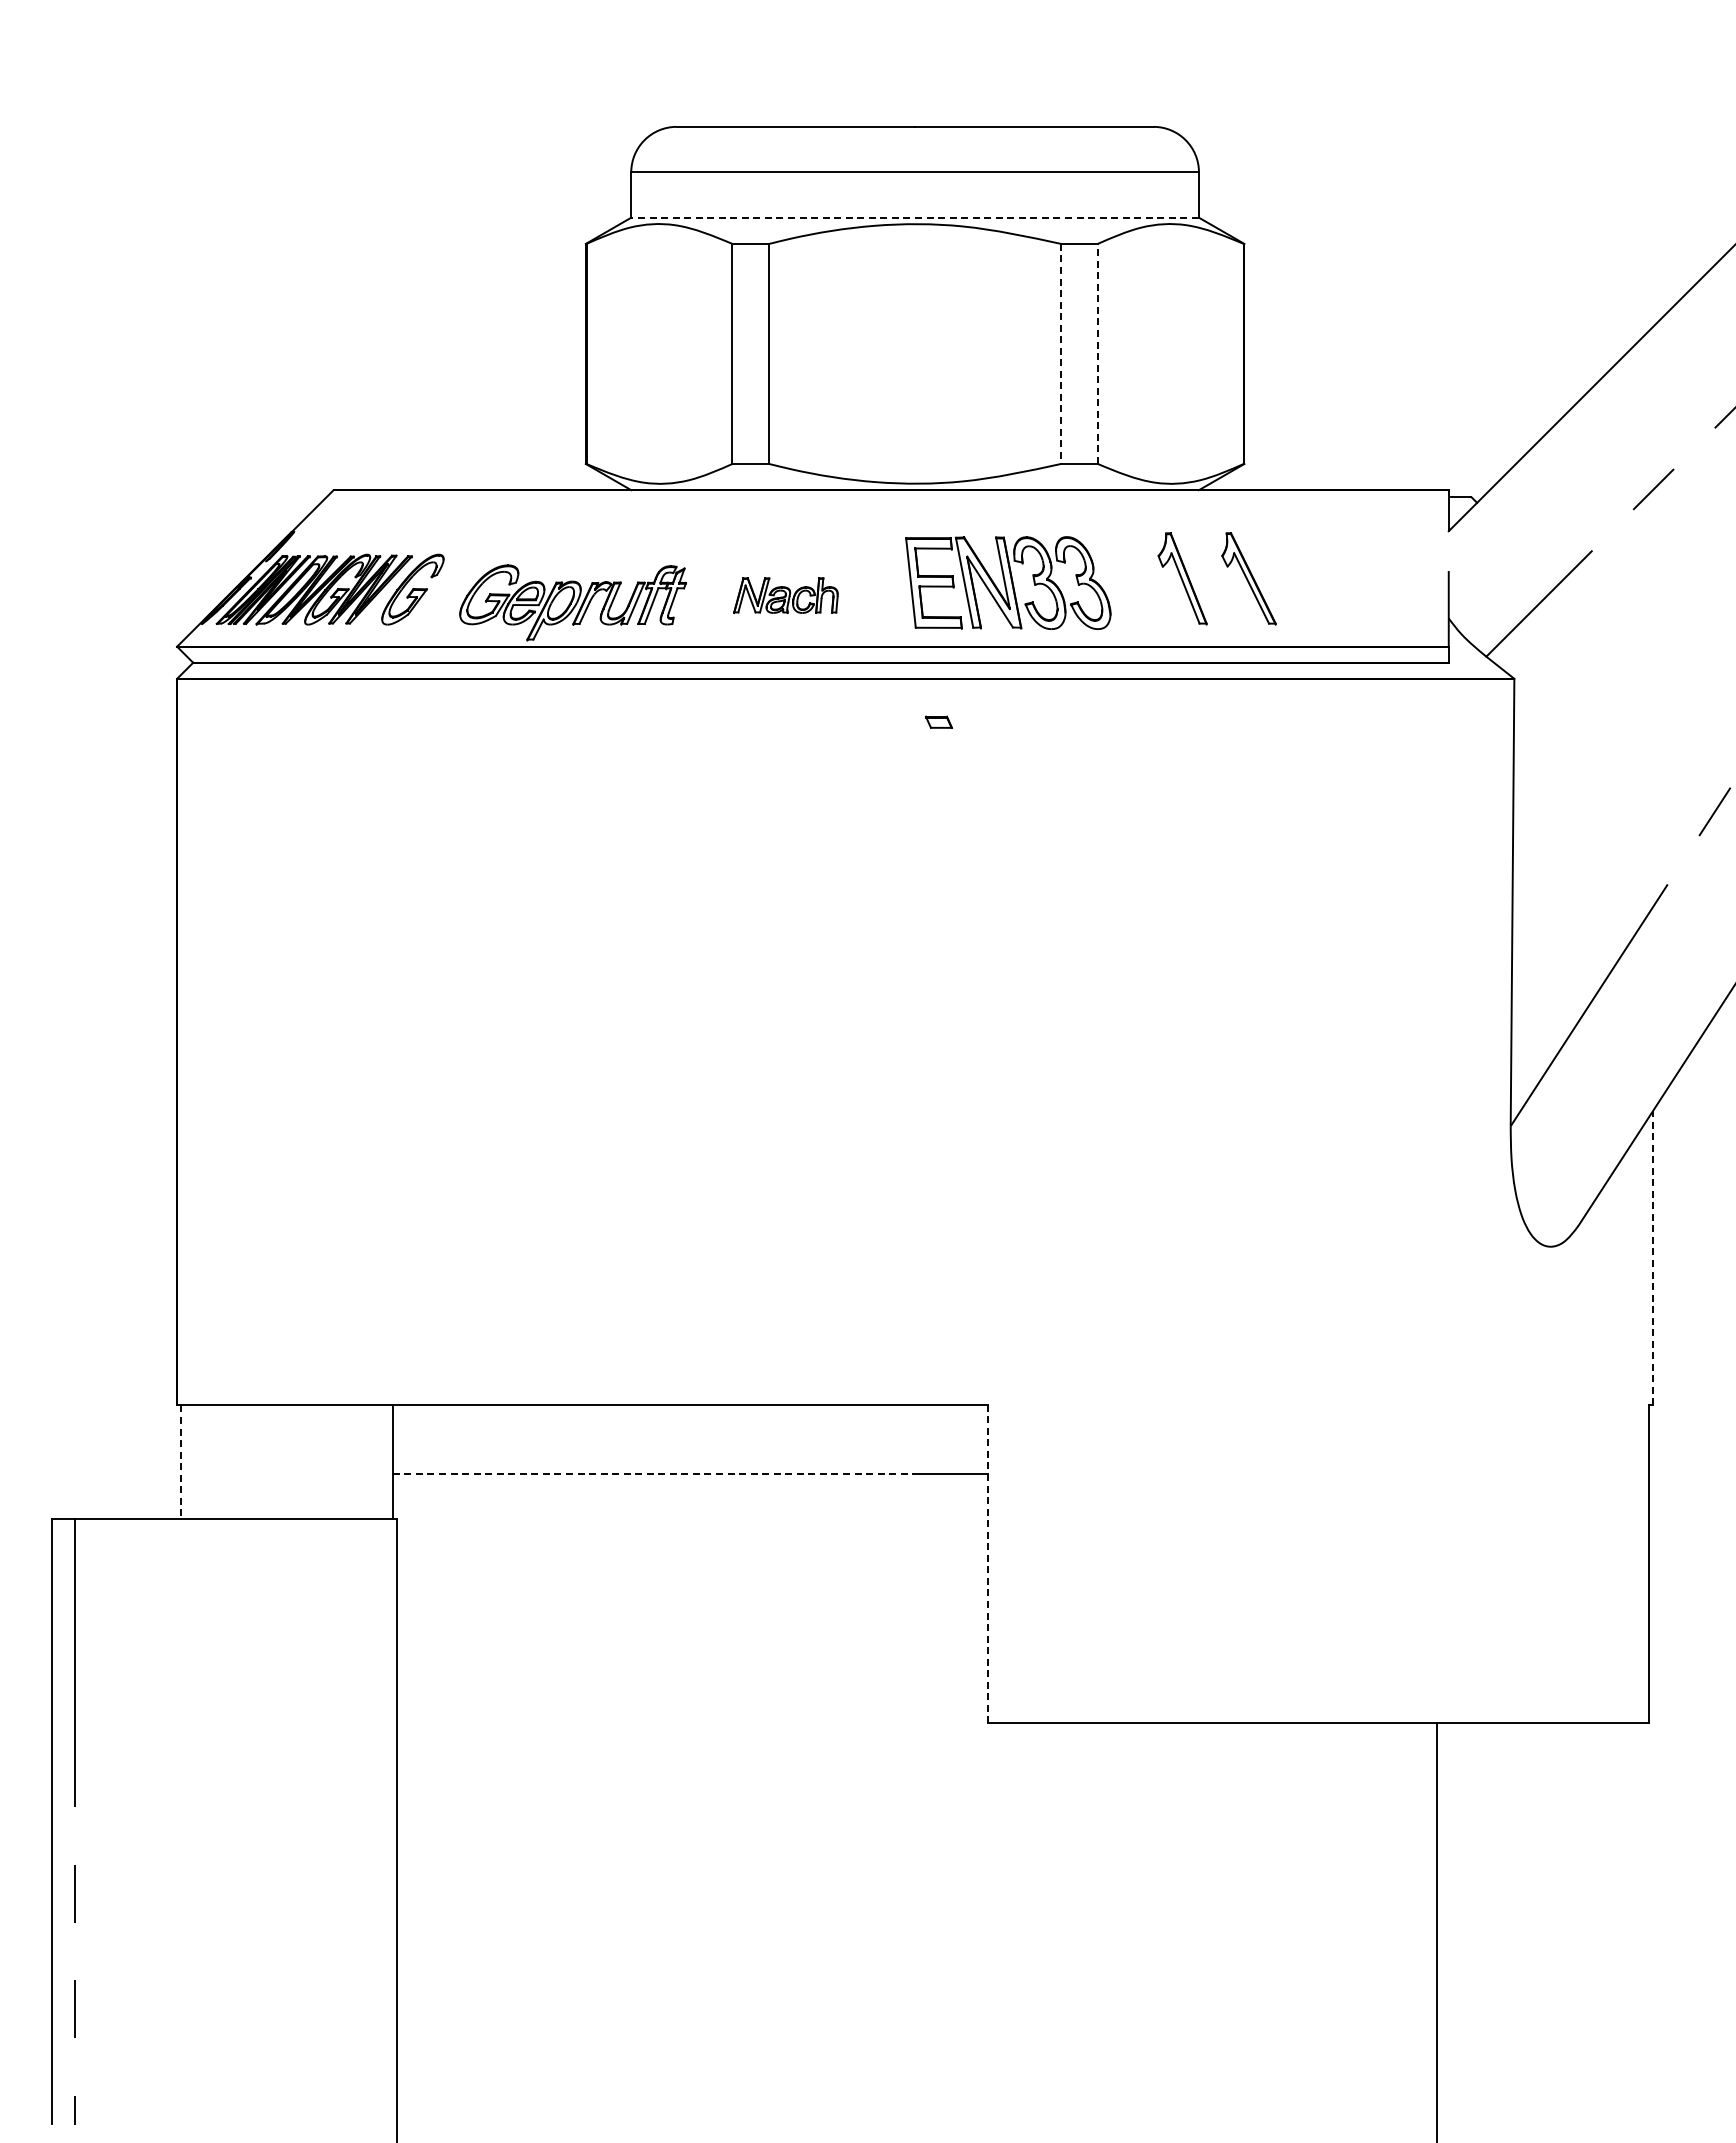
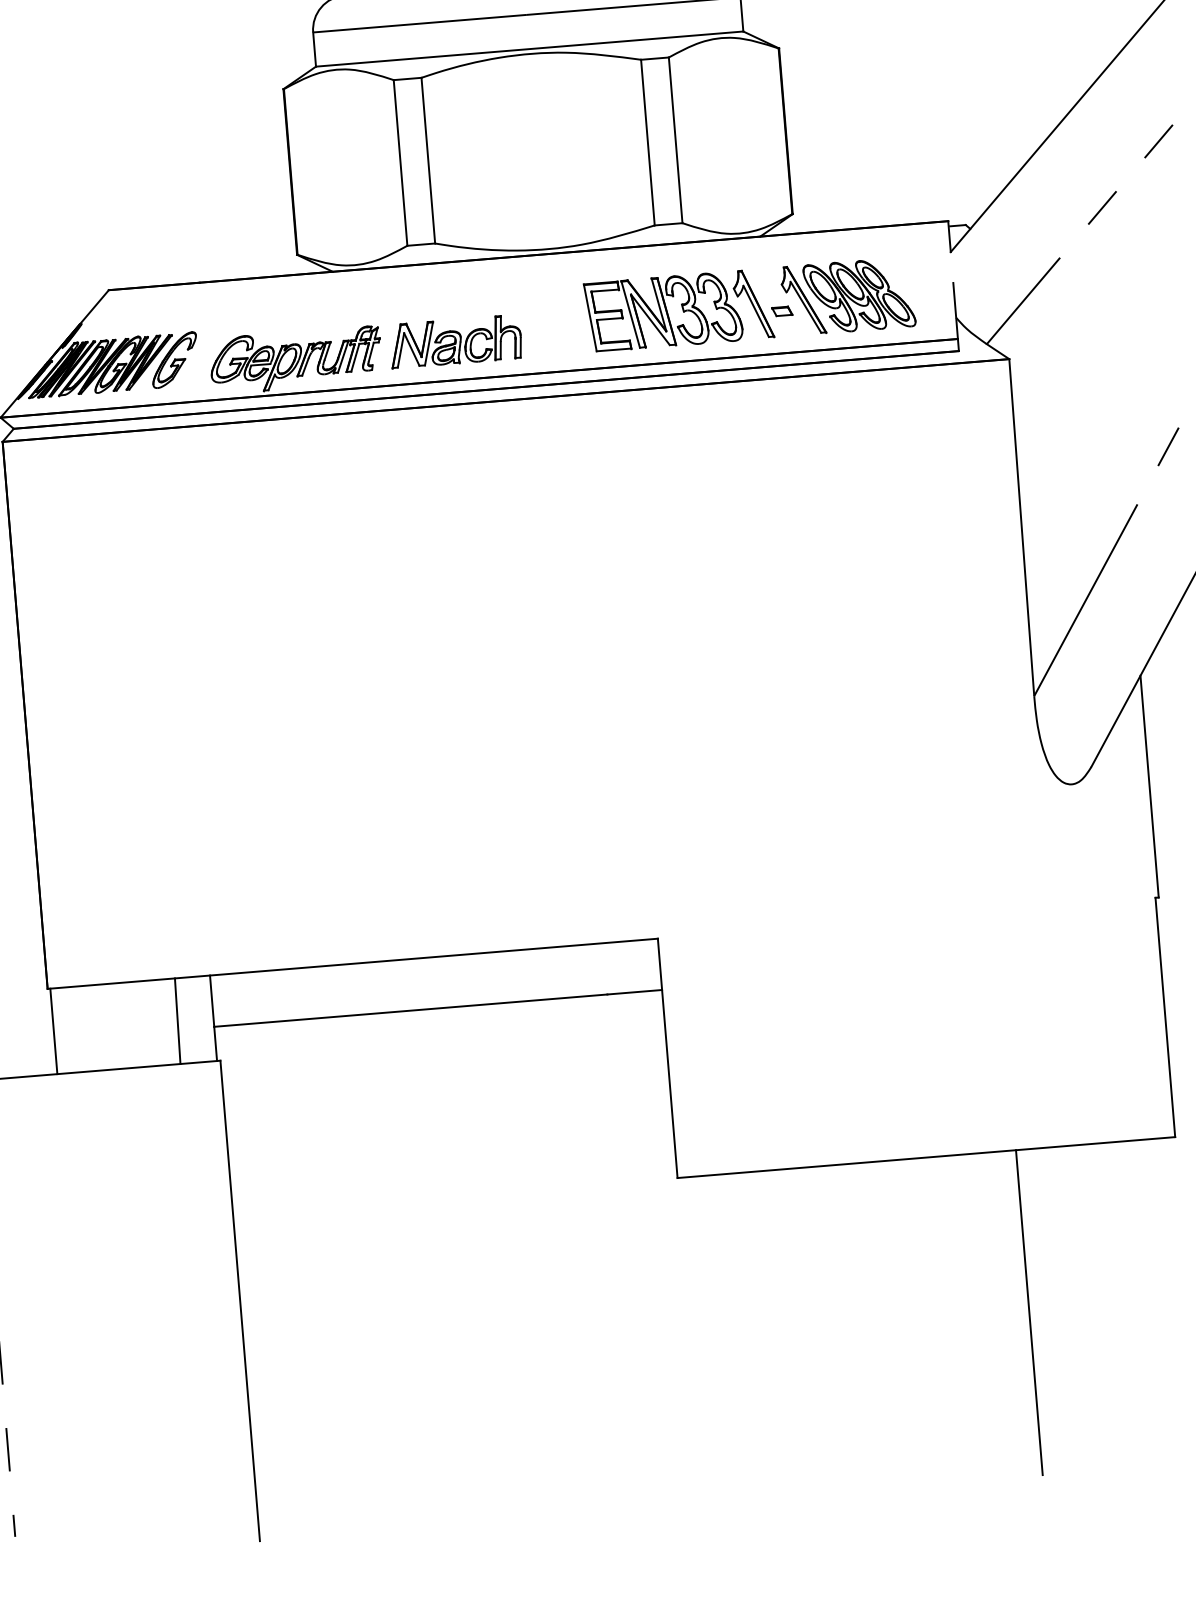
line: (915, 217) -> (529, 48), dashed -> solid
line: (1097, 353) -> (675, 140), dashed -> solid
line: (1060, 354) -> (647, 143), dashed -> solid
part: (1323, 578) -> (859, 295), added
part: (1008, 582) -> (663, 311), moved
part: (785, 595) -> (455, 341), size x1.67
part: (938, 721) -> (781, 310), moved
line: (1653, 1257) -> (1149, 786), dashed -> solid
line: (180, 1462) -> (53, 1031), dashed -> solid
line: (345, 1462) -> (177, 1021), added
line: (654, 1473) -> (411, 1010), dashed -> solid
line: (987, 1564) -> (667, 1058), dashed -> solid

